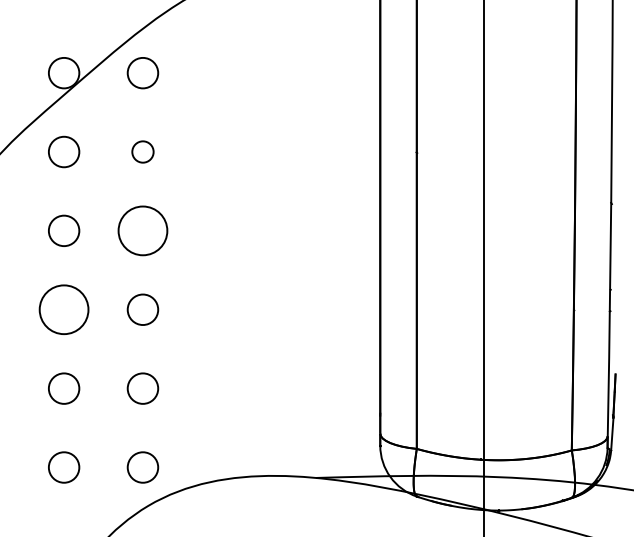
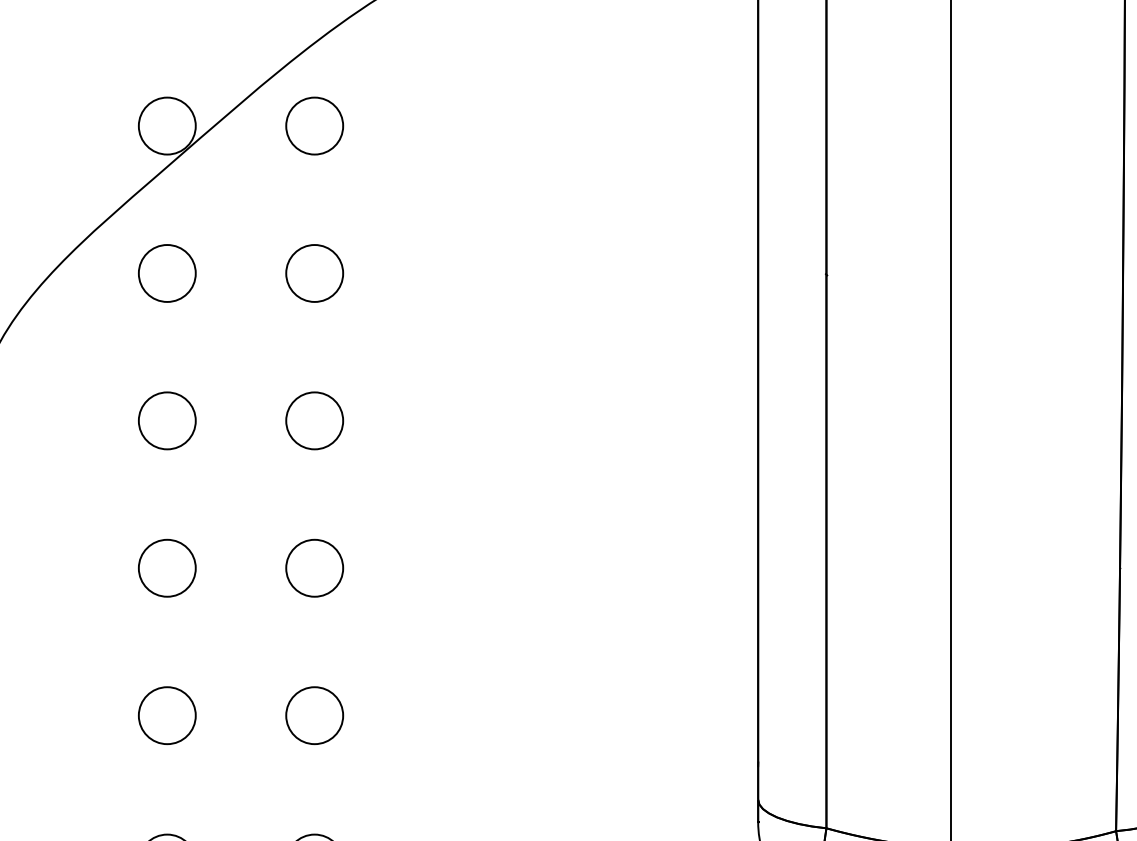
circle: (142, 151) -> (313, 272), size x1.43
circle: (142, 230) -> (313, 420), size x0.62
circle: (63, 309) -> (166, 567), size x0.62

